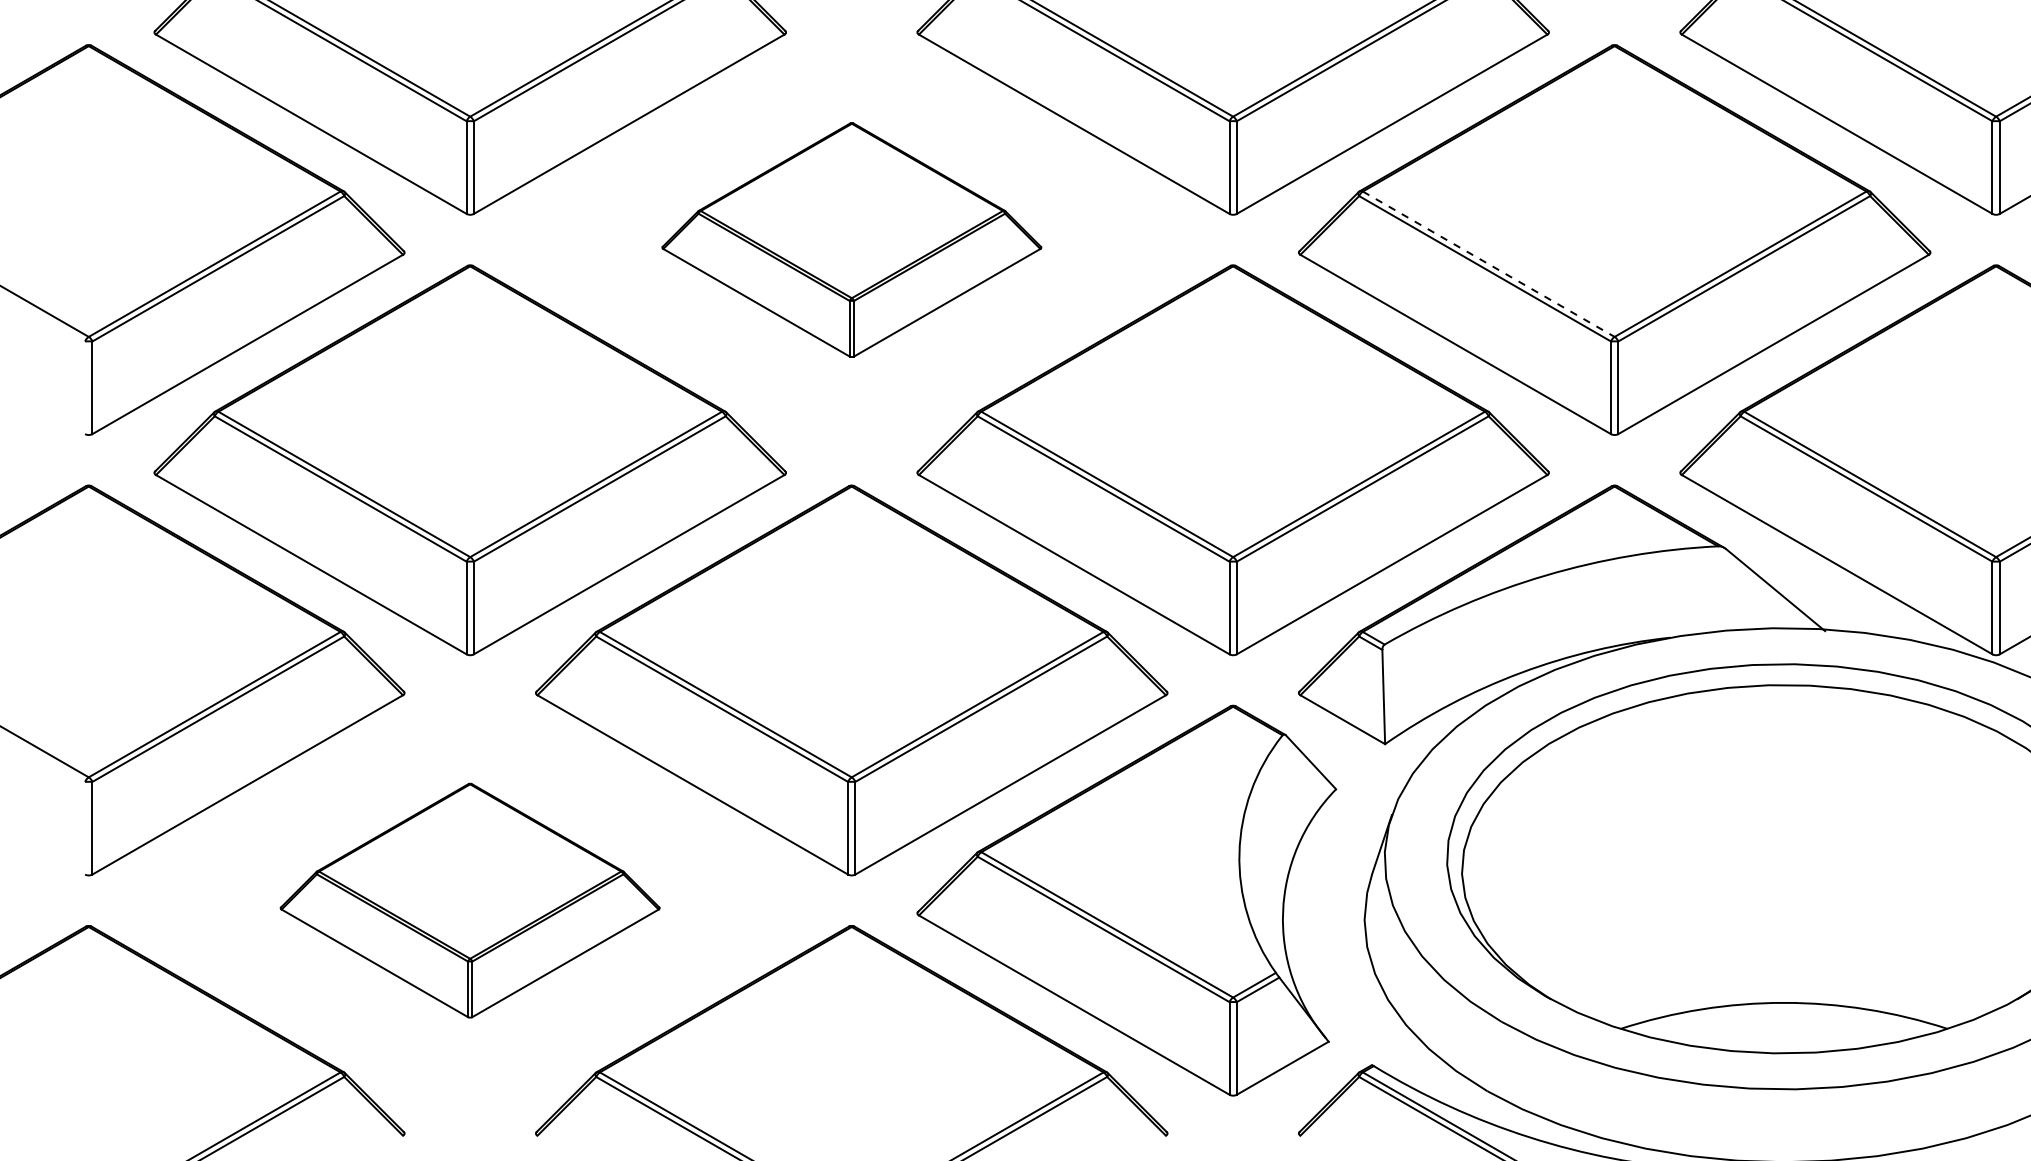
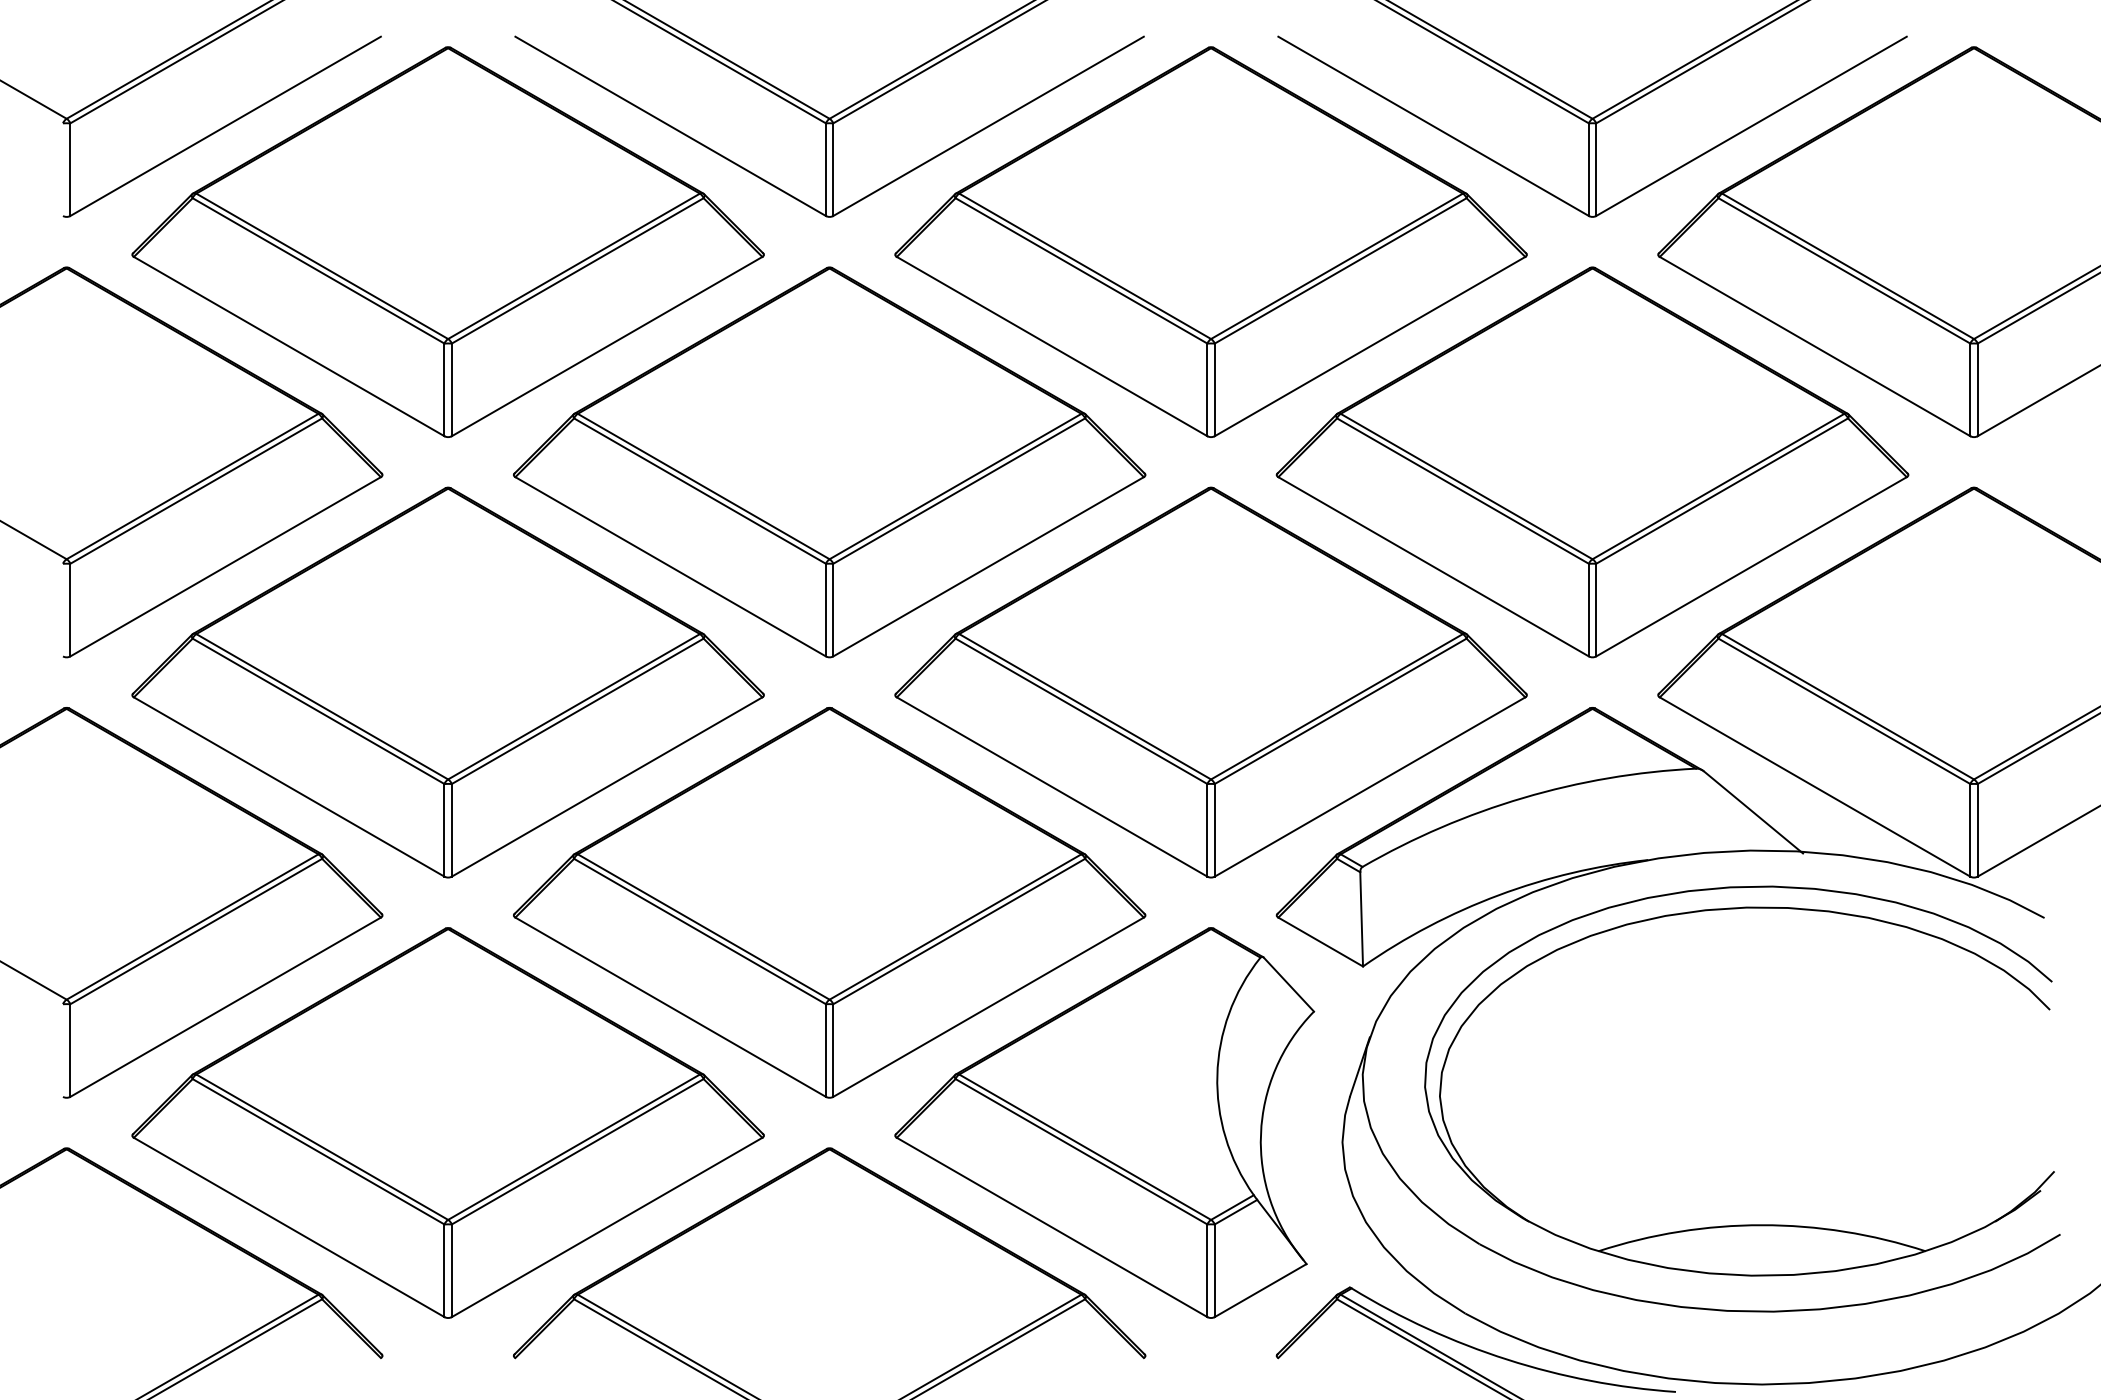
part: (851, 240) -> (829, 462), size x1.67
line: (1489, 264) -> (1467, 486), dashed -> solid
part: (469, 900) -> (447, 1122), size x1.67

